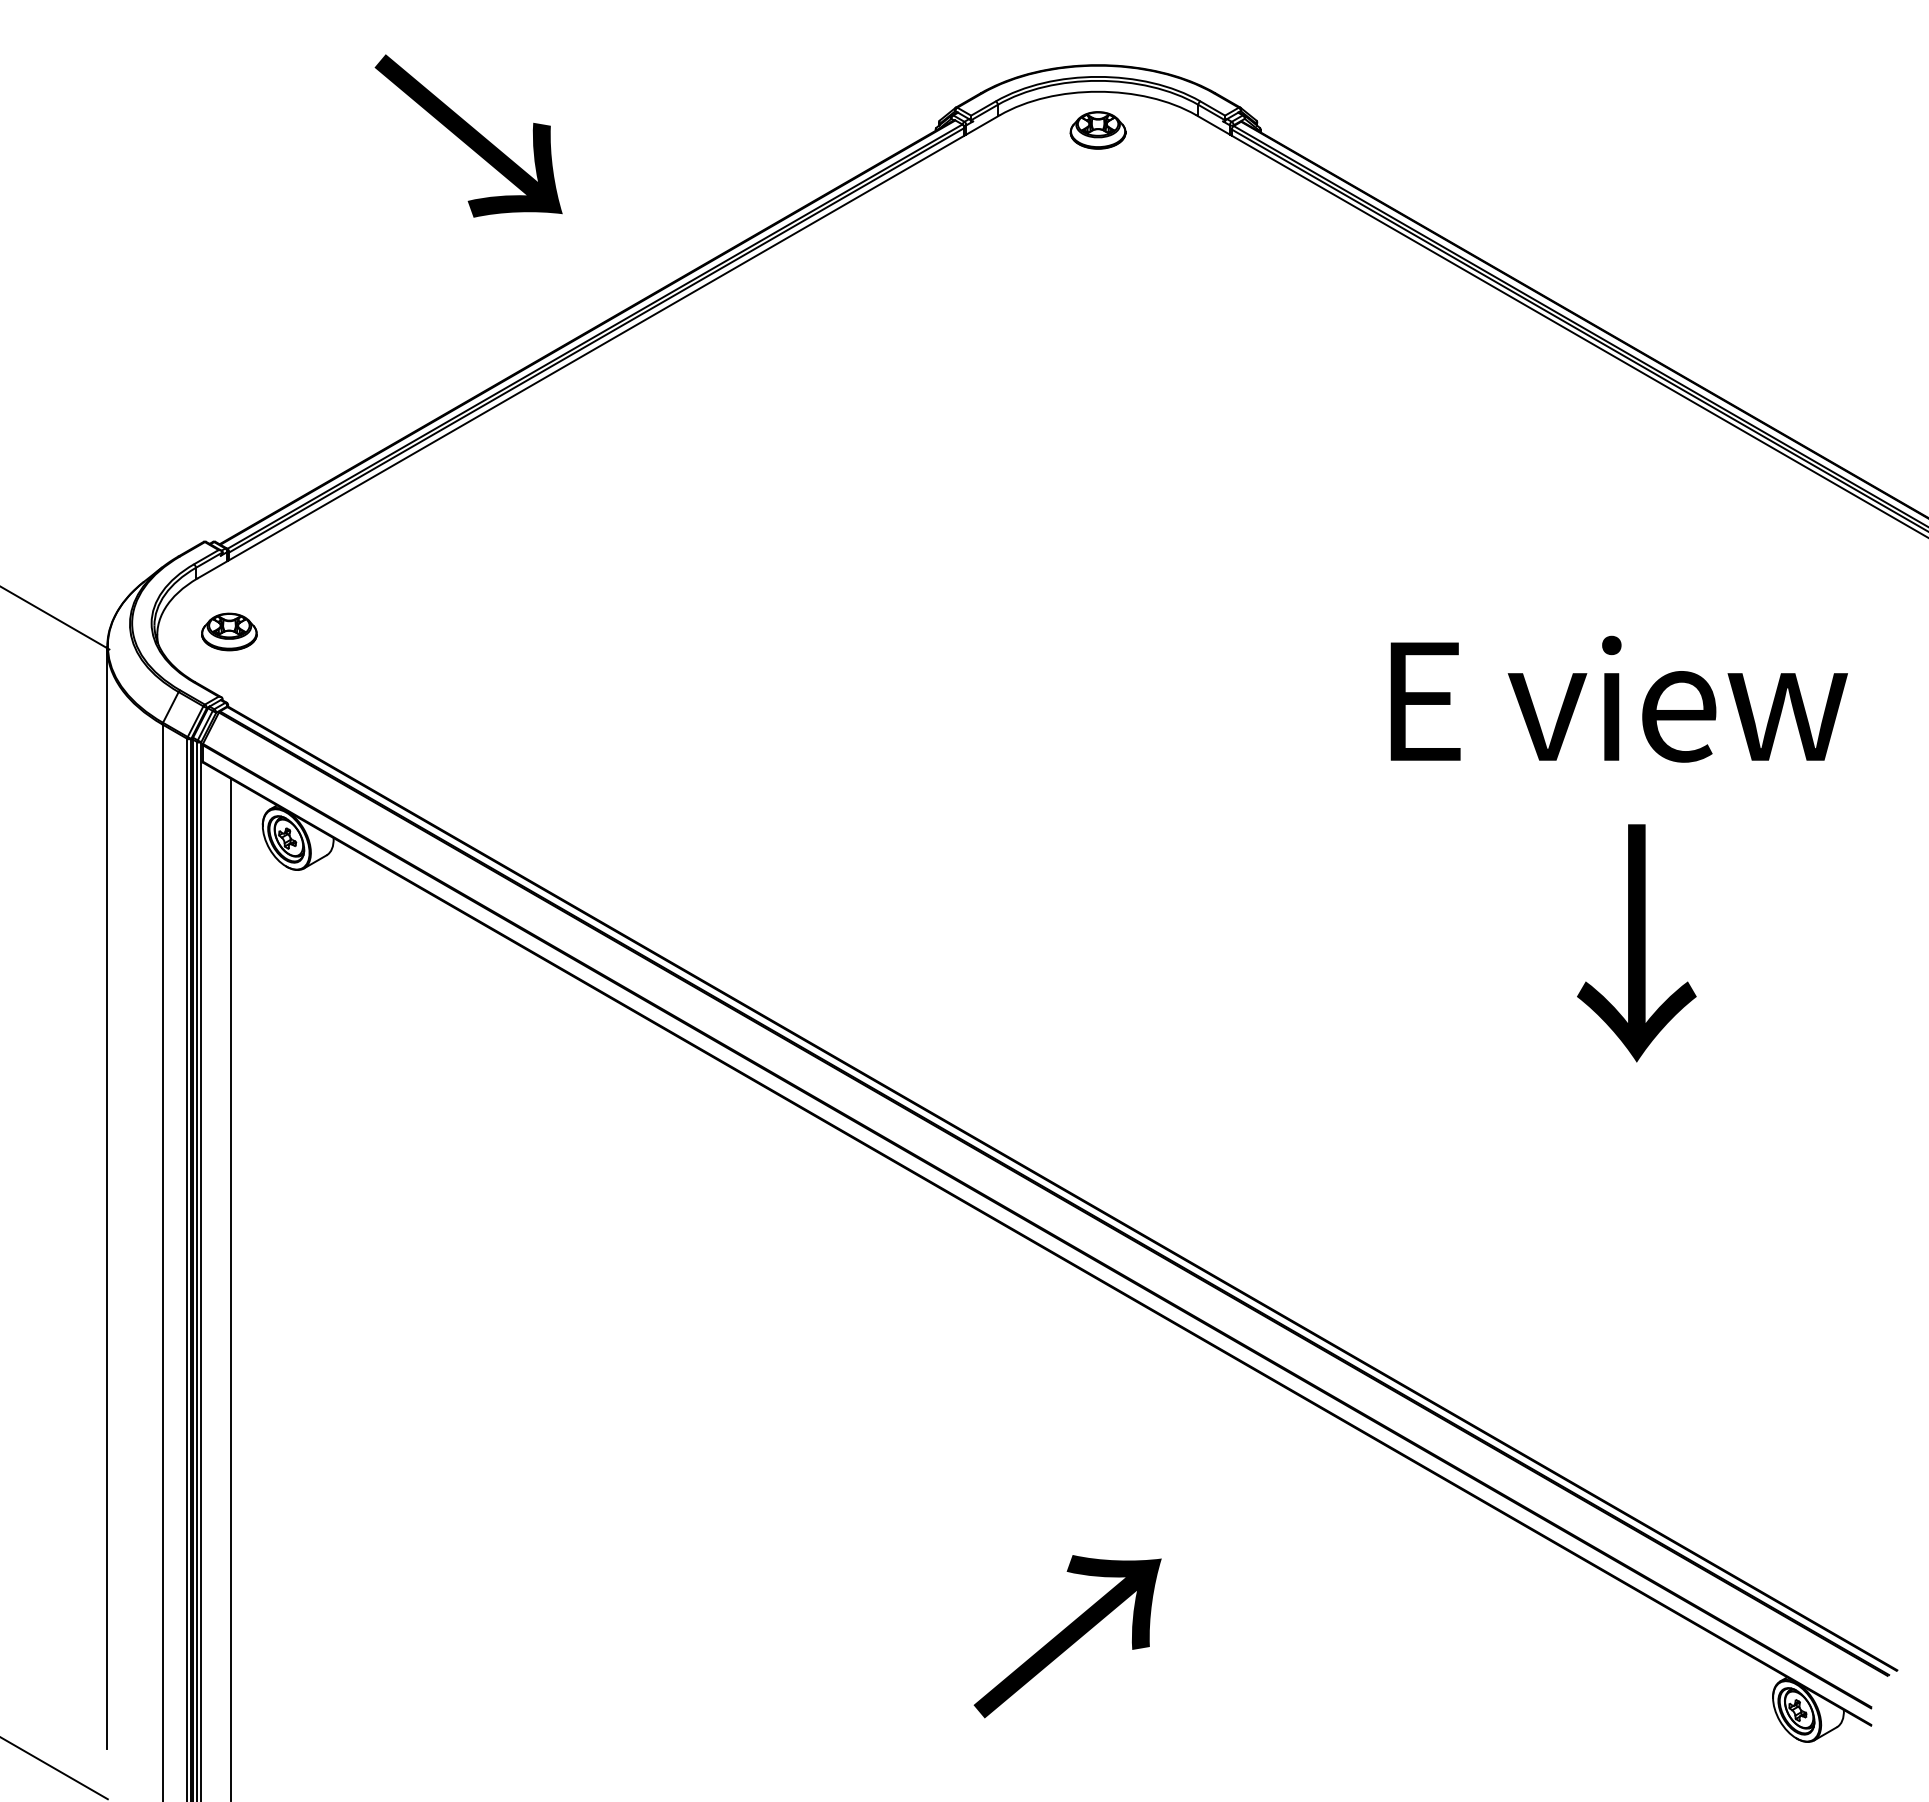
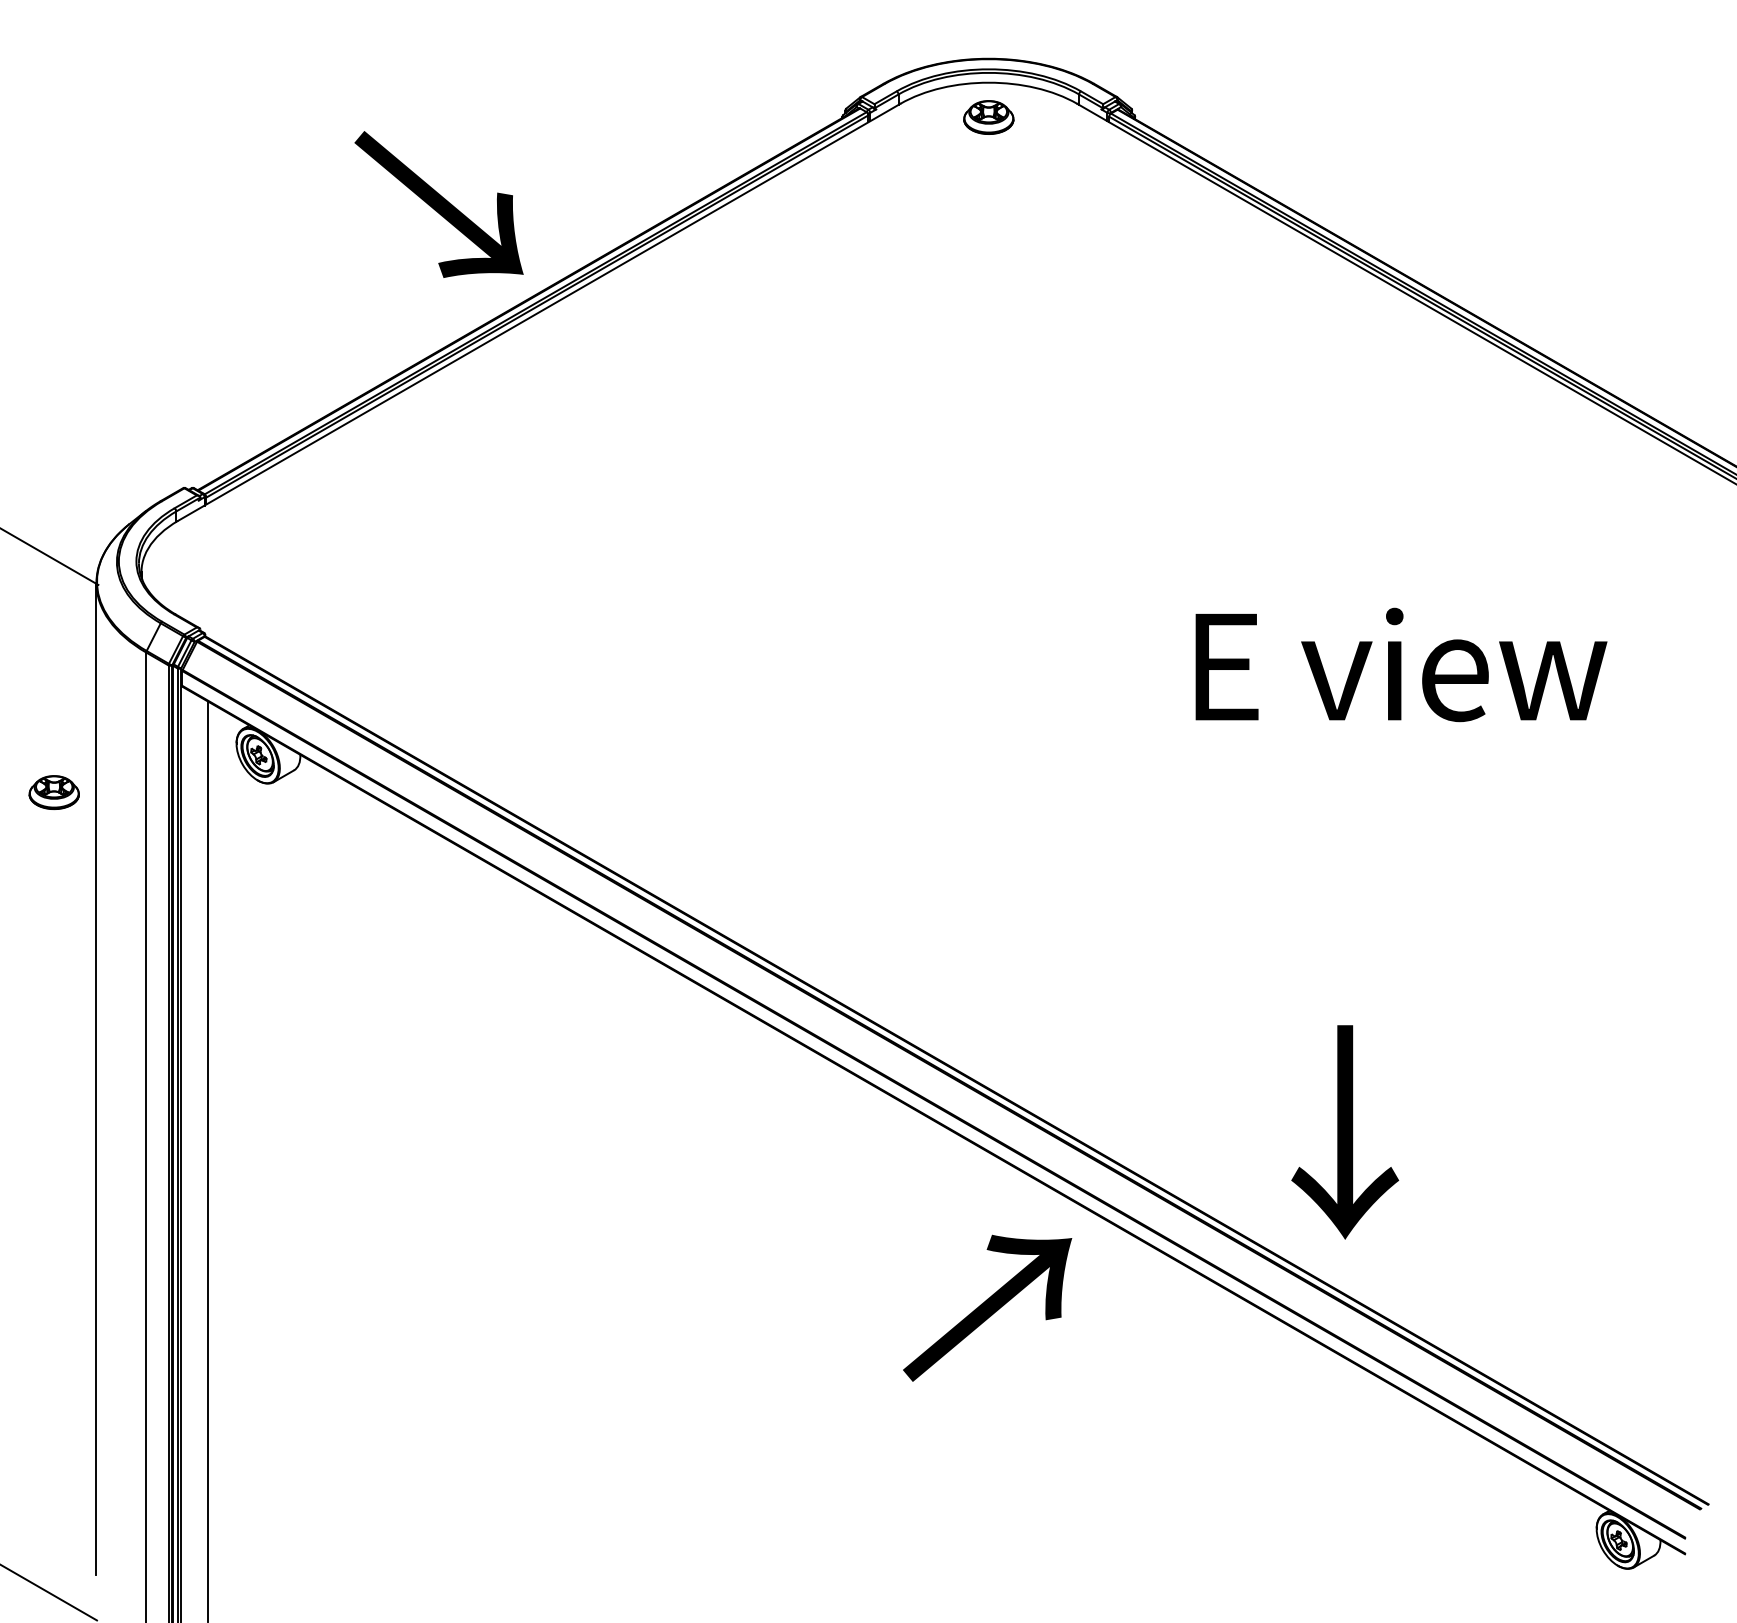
text: (468, 135) -> (438, 204), moved
part: (229, 631) -> (54, 792), moved
text: (1618, 698) -> (1400, 664), moved
text: (1636, 943) -> (1344, 1132), moved
text: (1067, 1636) -> (987, 1308), moved

